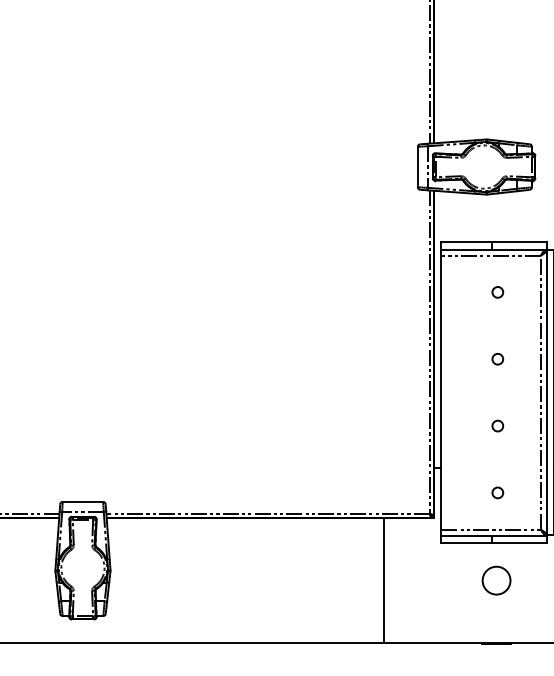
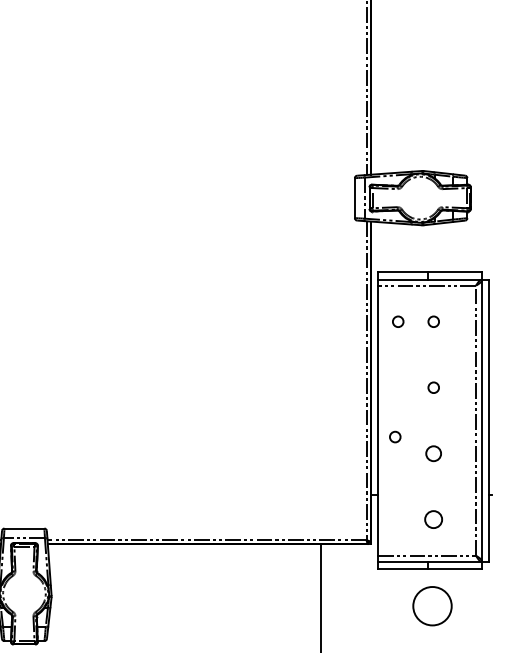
circle: (461, 292) -> (397, 321), added
circle: (458, 409) -> (394, 437), added
circle: (497, 425) -> (433, 453), size x1.4
circle: (497, 492) -> (433, 519), size x1.6
circle: (496, 580) -> (432, 606), size x1.4

